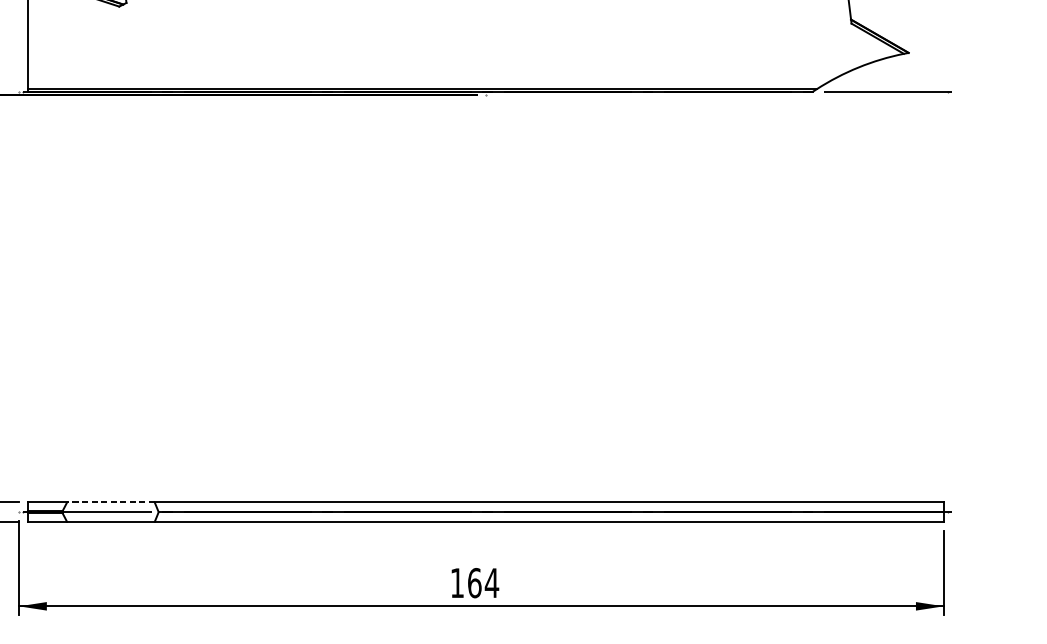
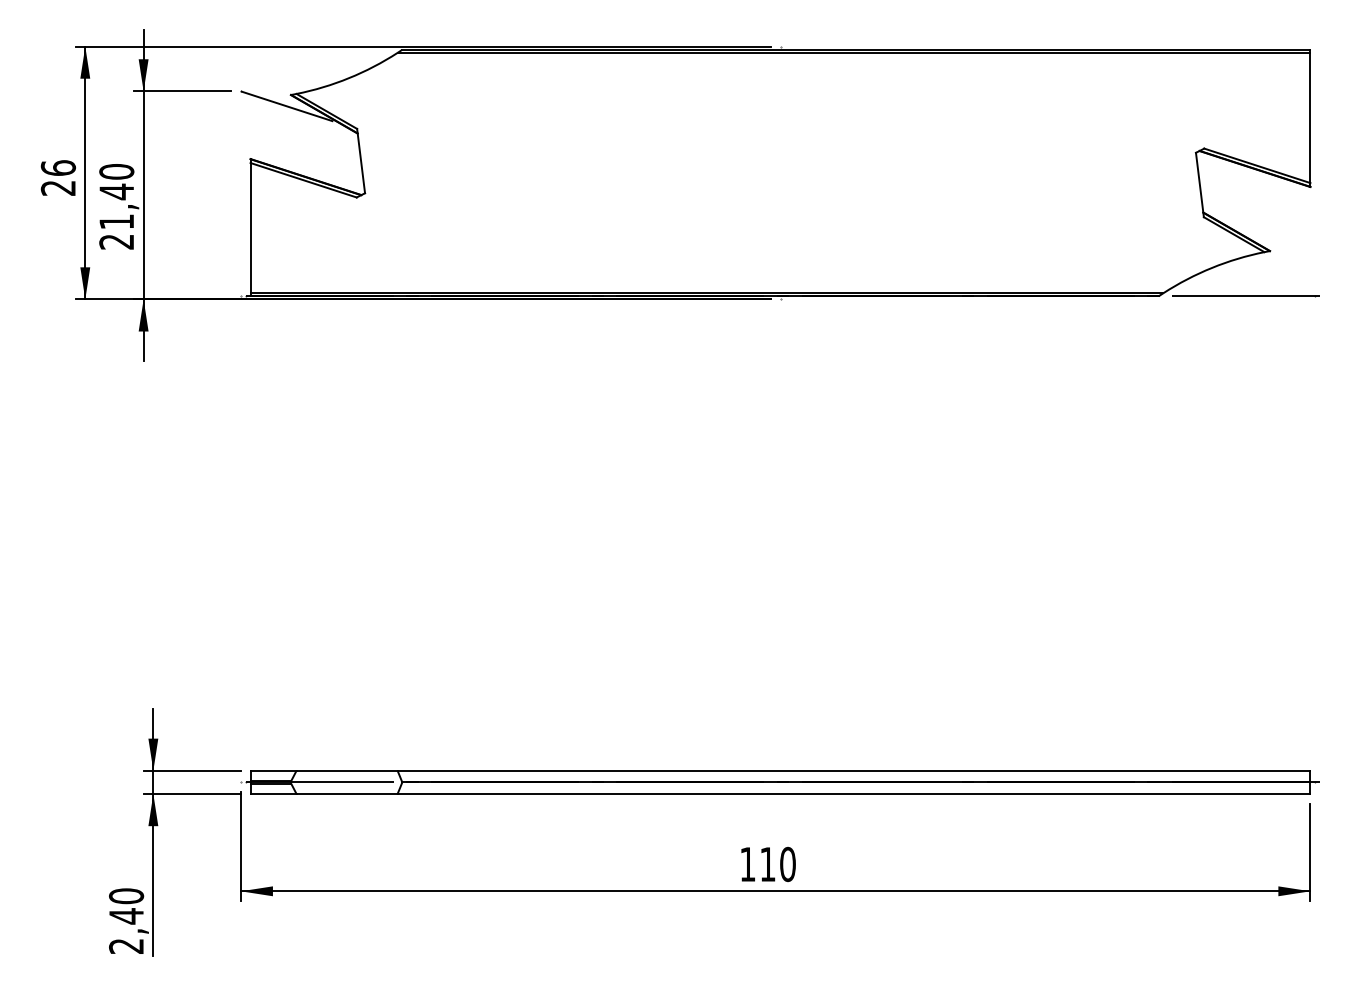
line: (111, 501) -> (347, 770), dashed -> solid
text: (483, 583) -> (778, 864), 164 -> 110

